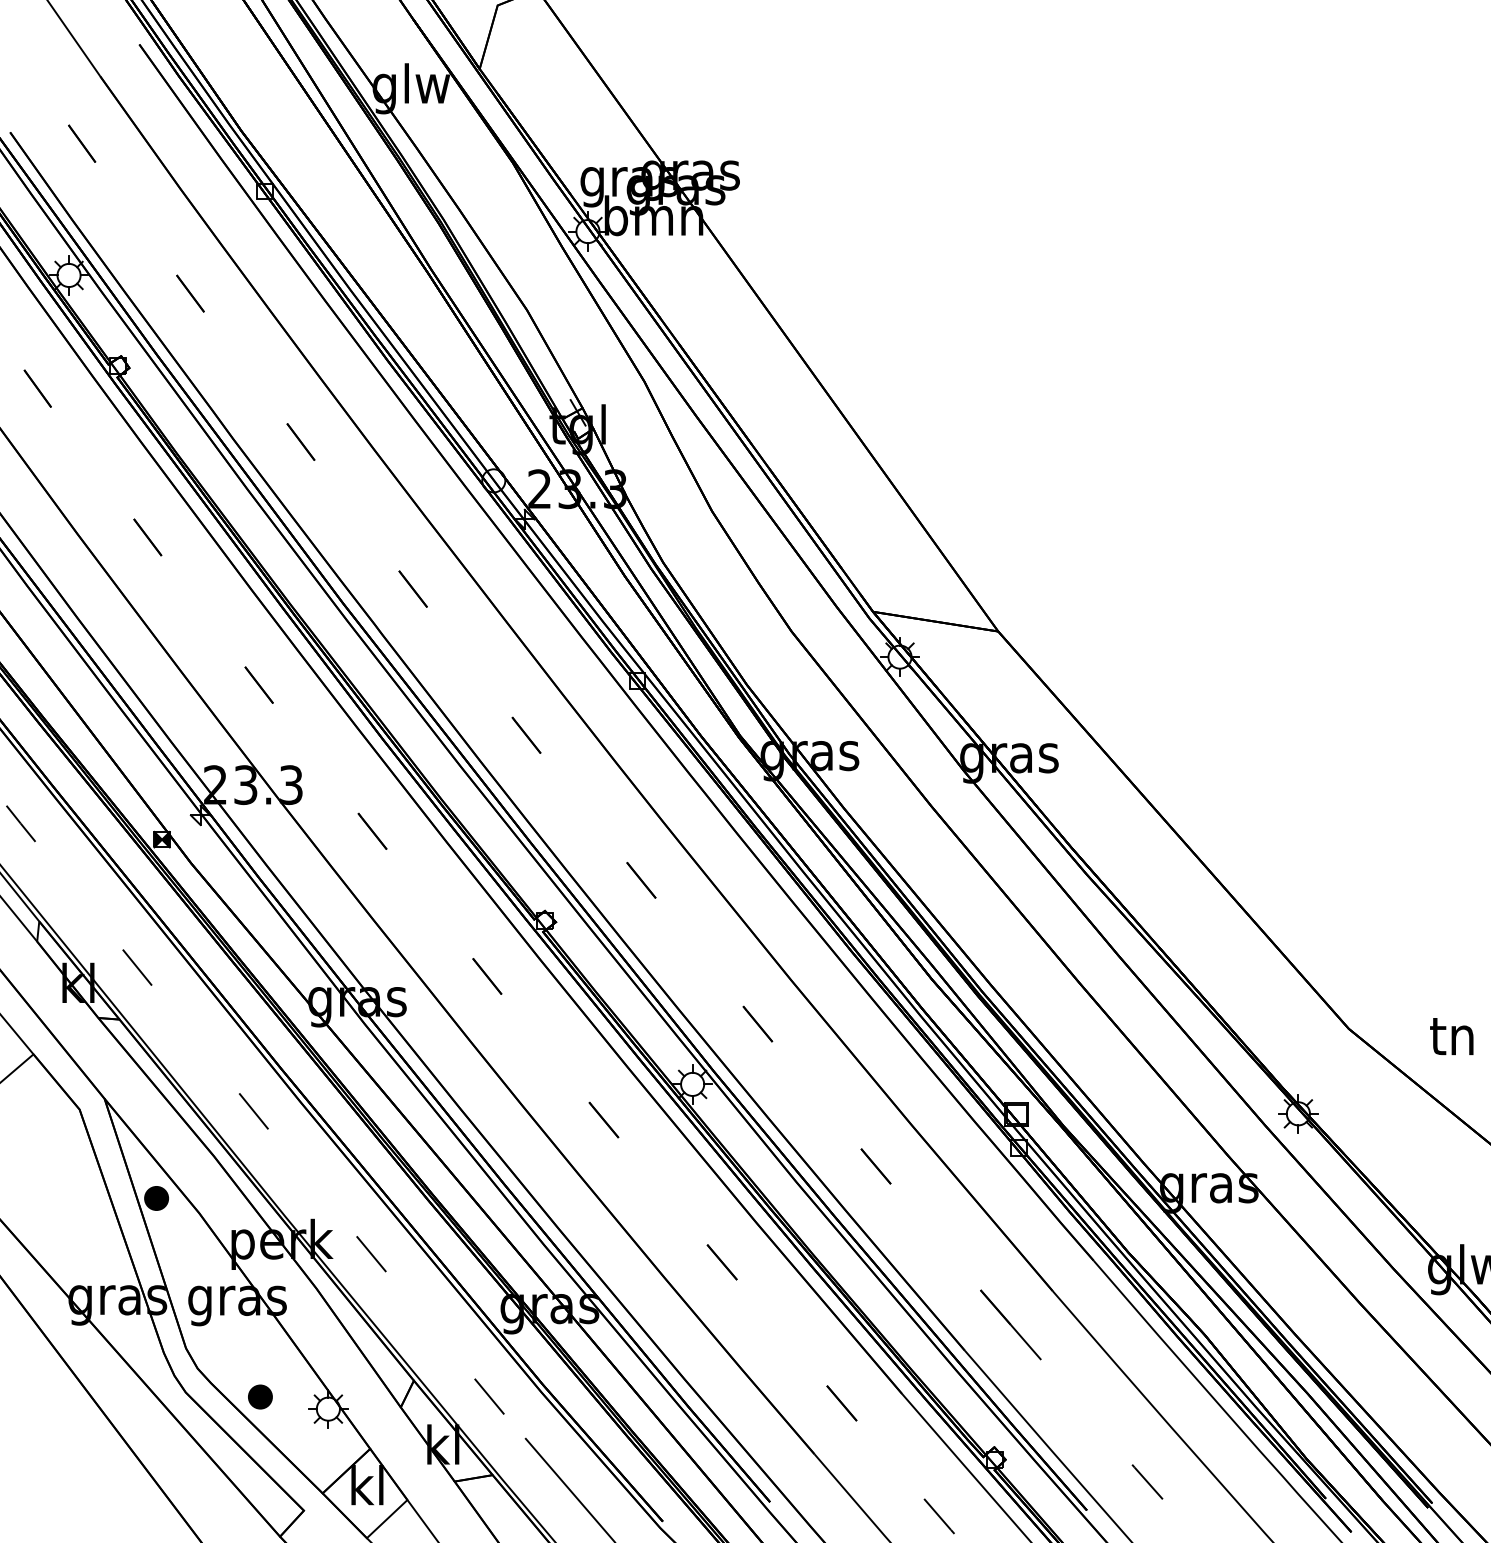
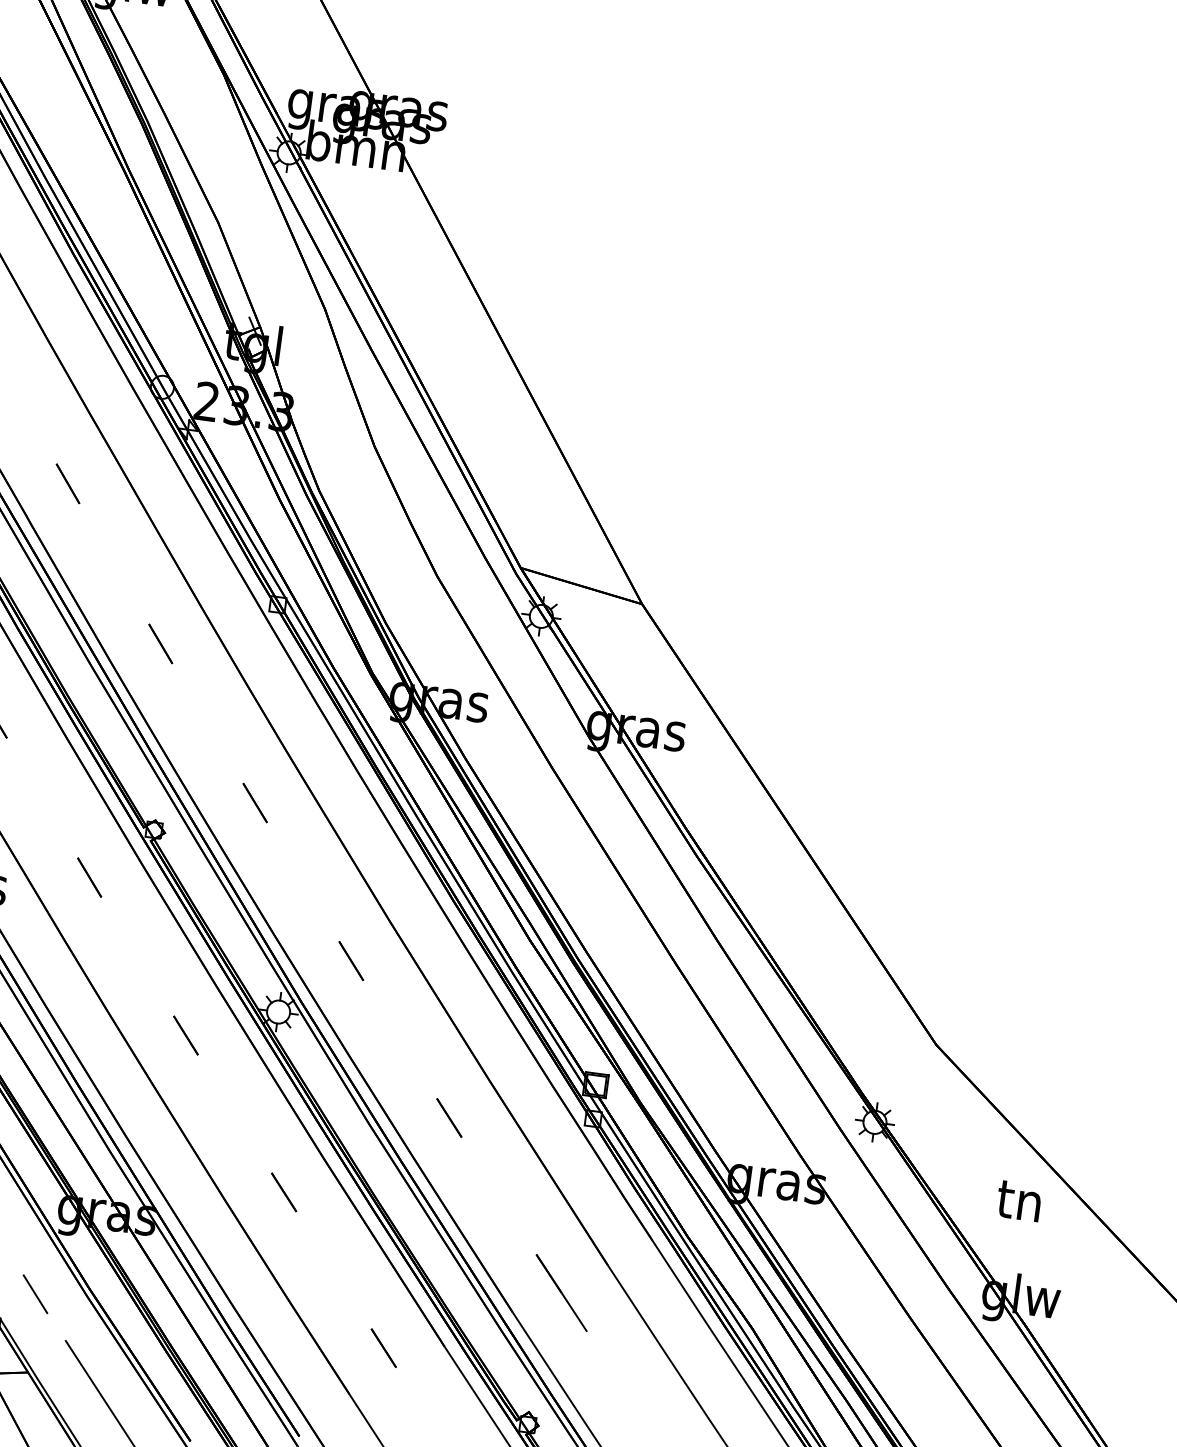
text: (1451, 1036) -> (1018, 1201), moved

